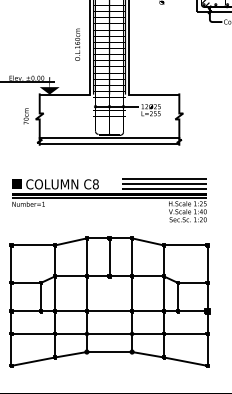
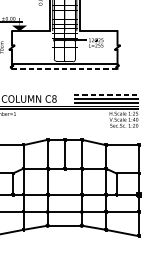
line: (109, 144) -> (64, 68), solid -> dashed
line: (164, 179) -> (106, 95), solid -> dashed

